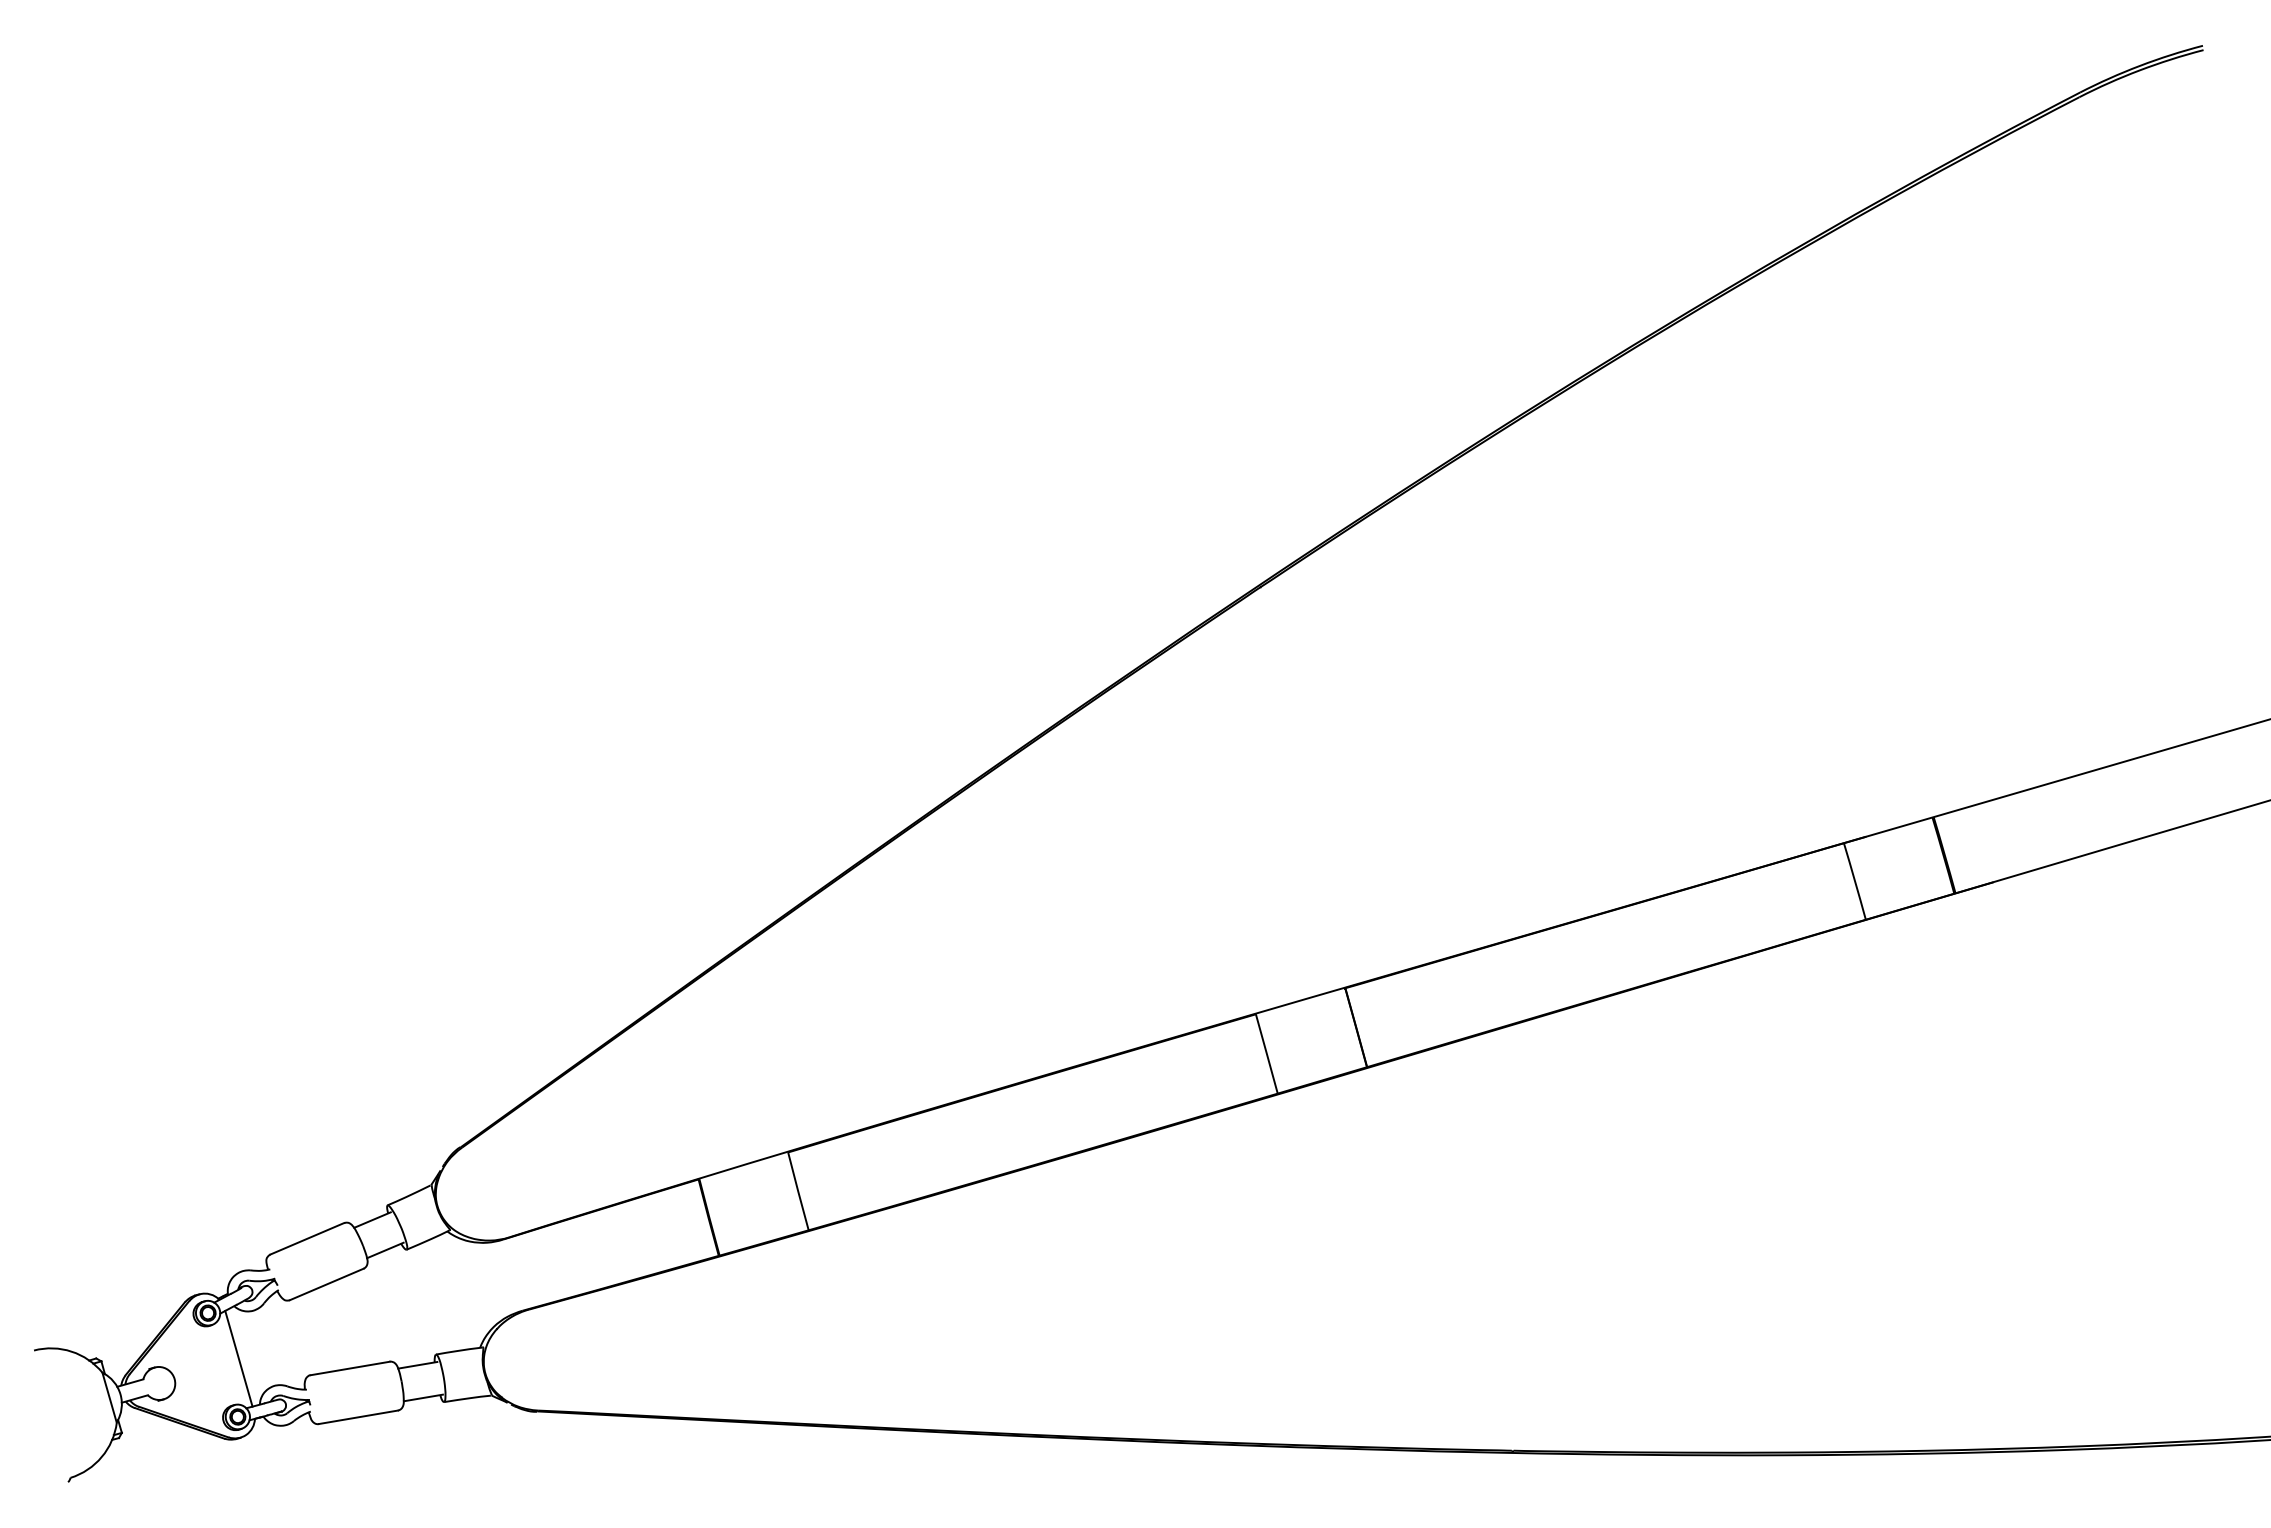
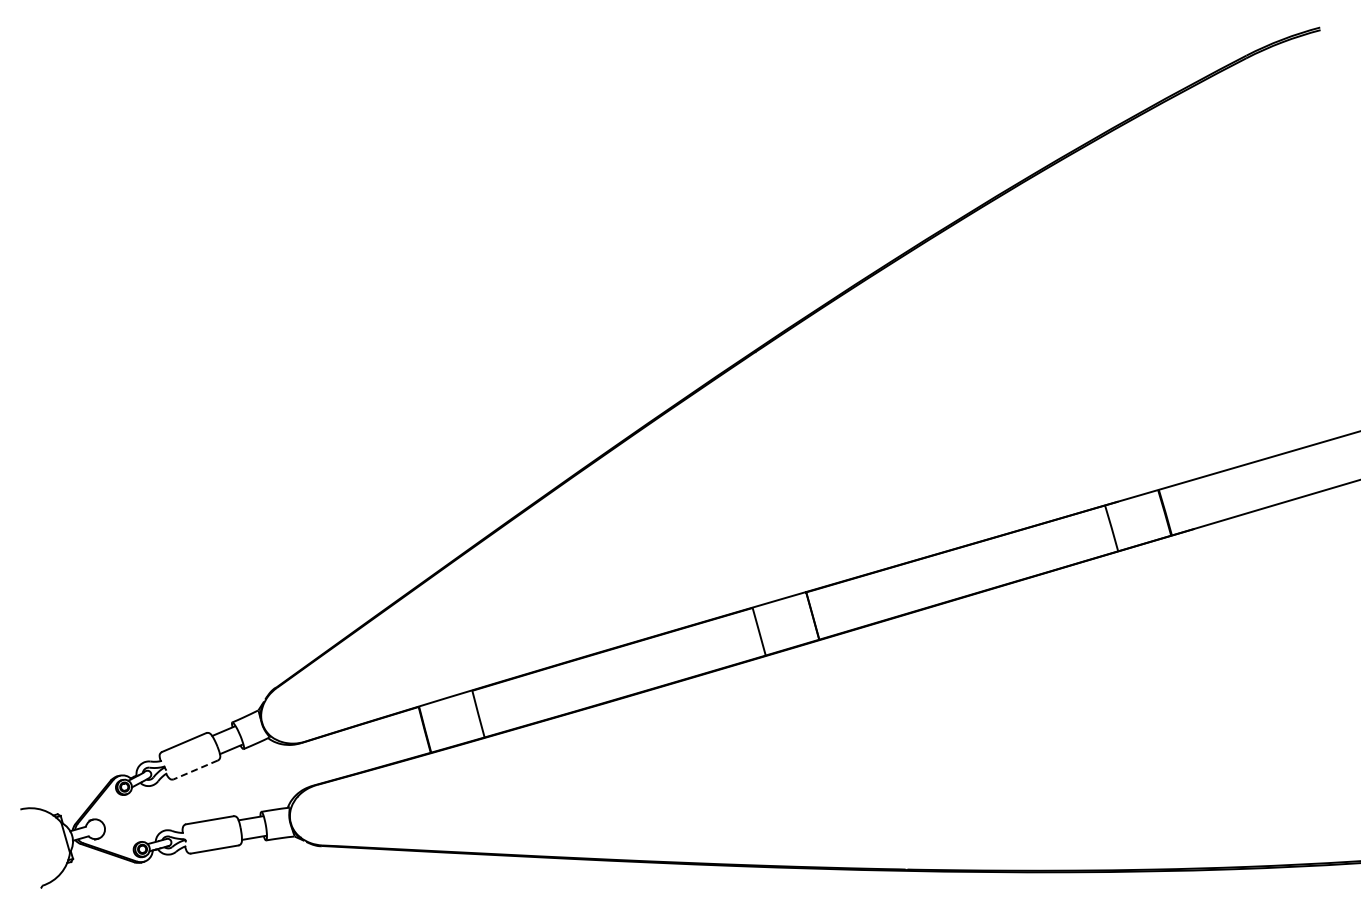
line: (326, 1283) -> (195, 769), solid -> dashed
line: (237, 1358) -> (142, 814), removed

